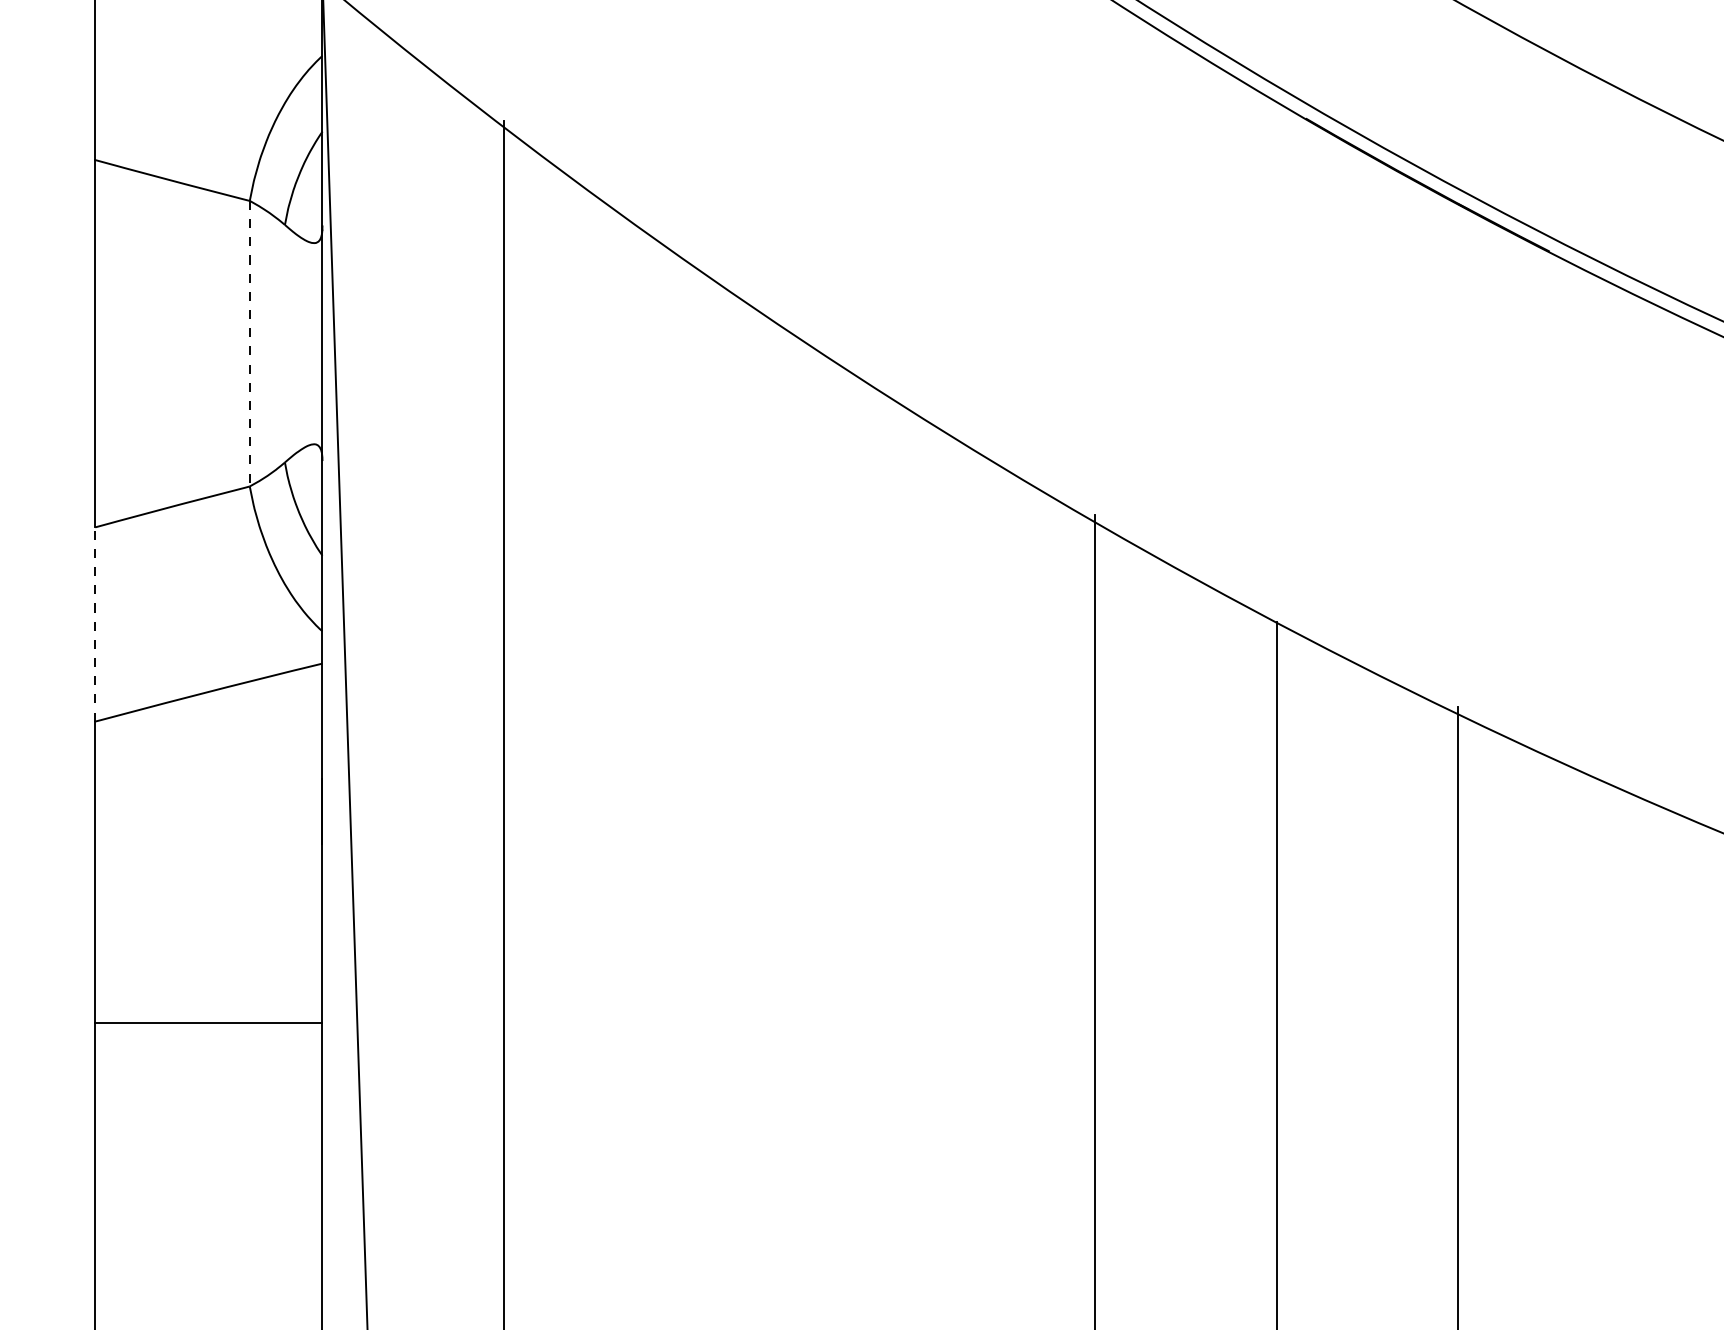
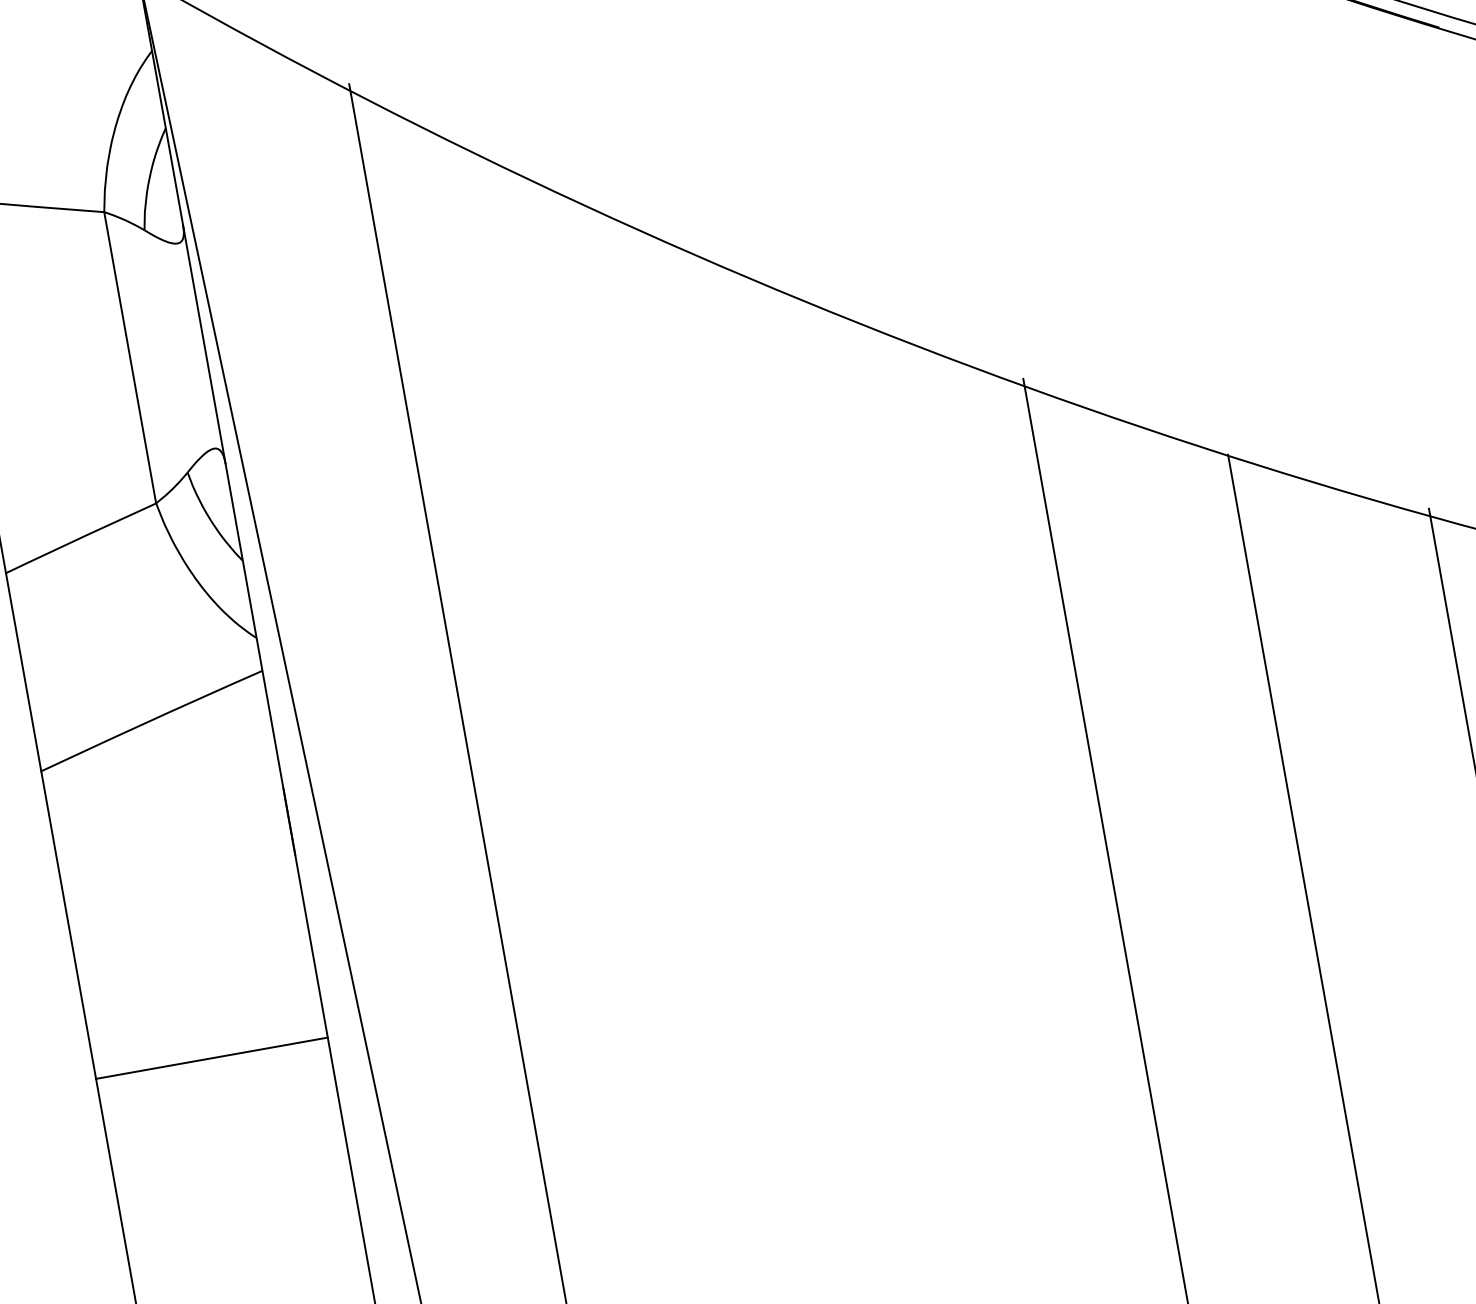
line: (249, 343) -> (129, 357), dashed -> solid
line: (95, 623) -> (23, 671), dashed -> solid

